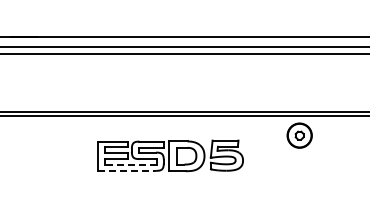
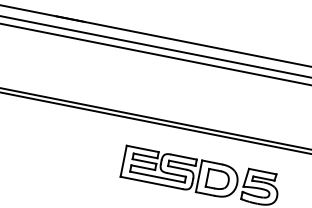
line: (131, 164) -> (157, 177), dashed -> solid
line: (127, 170) -> (152, 182), dashed -> solid

